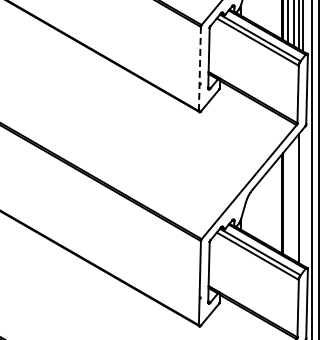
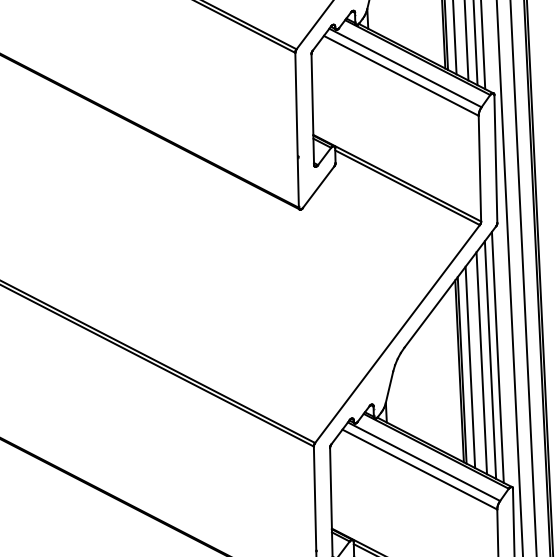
line: (199, 69) -> (296, 131), dashed -> solid
line: (303, 197) -> (498, 357), added
line: (294, 199) -> (482, 362), added
line: (287, 201) -> (469, 366), added

